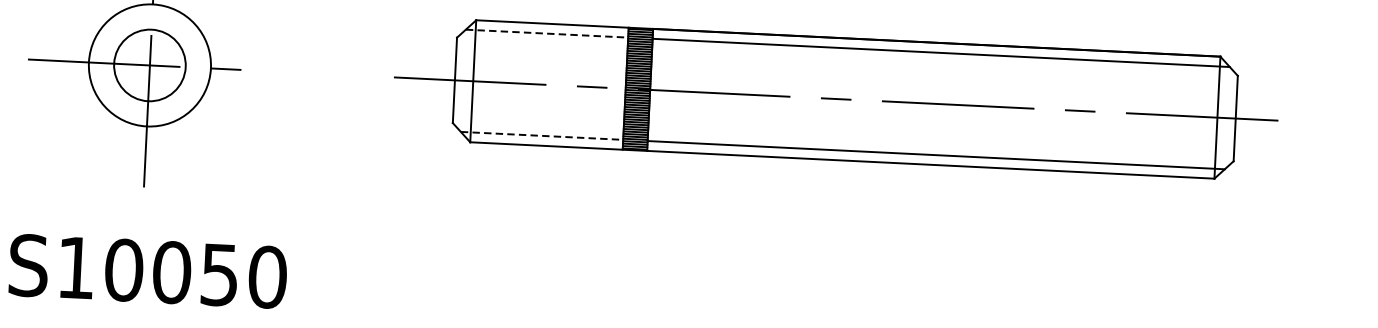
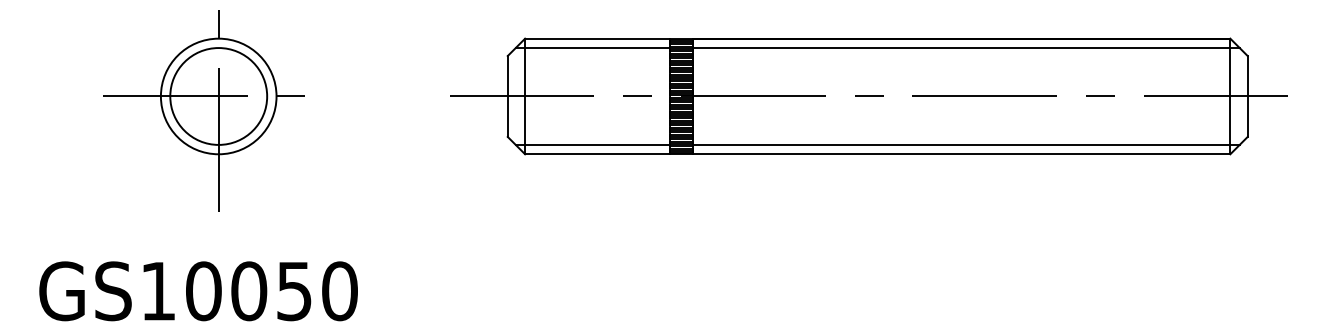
line: (546, 34) -> (592, 48), dashed -> solid
circle: (149, 65) -> (218, 96), size x1.43
line: (541, 135) -> (592, 144), dashed -> solid

